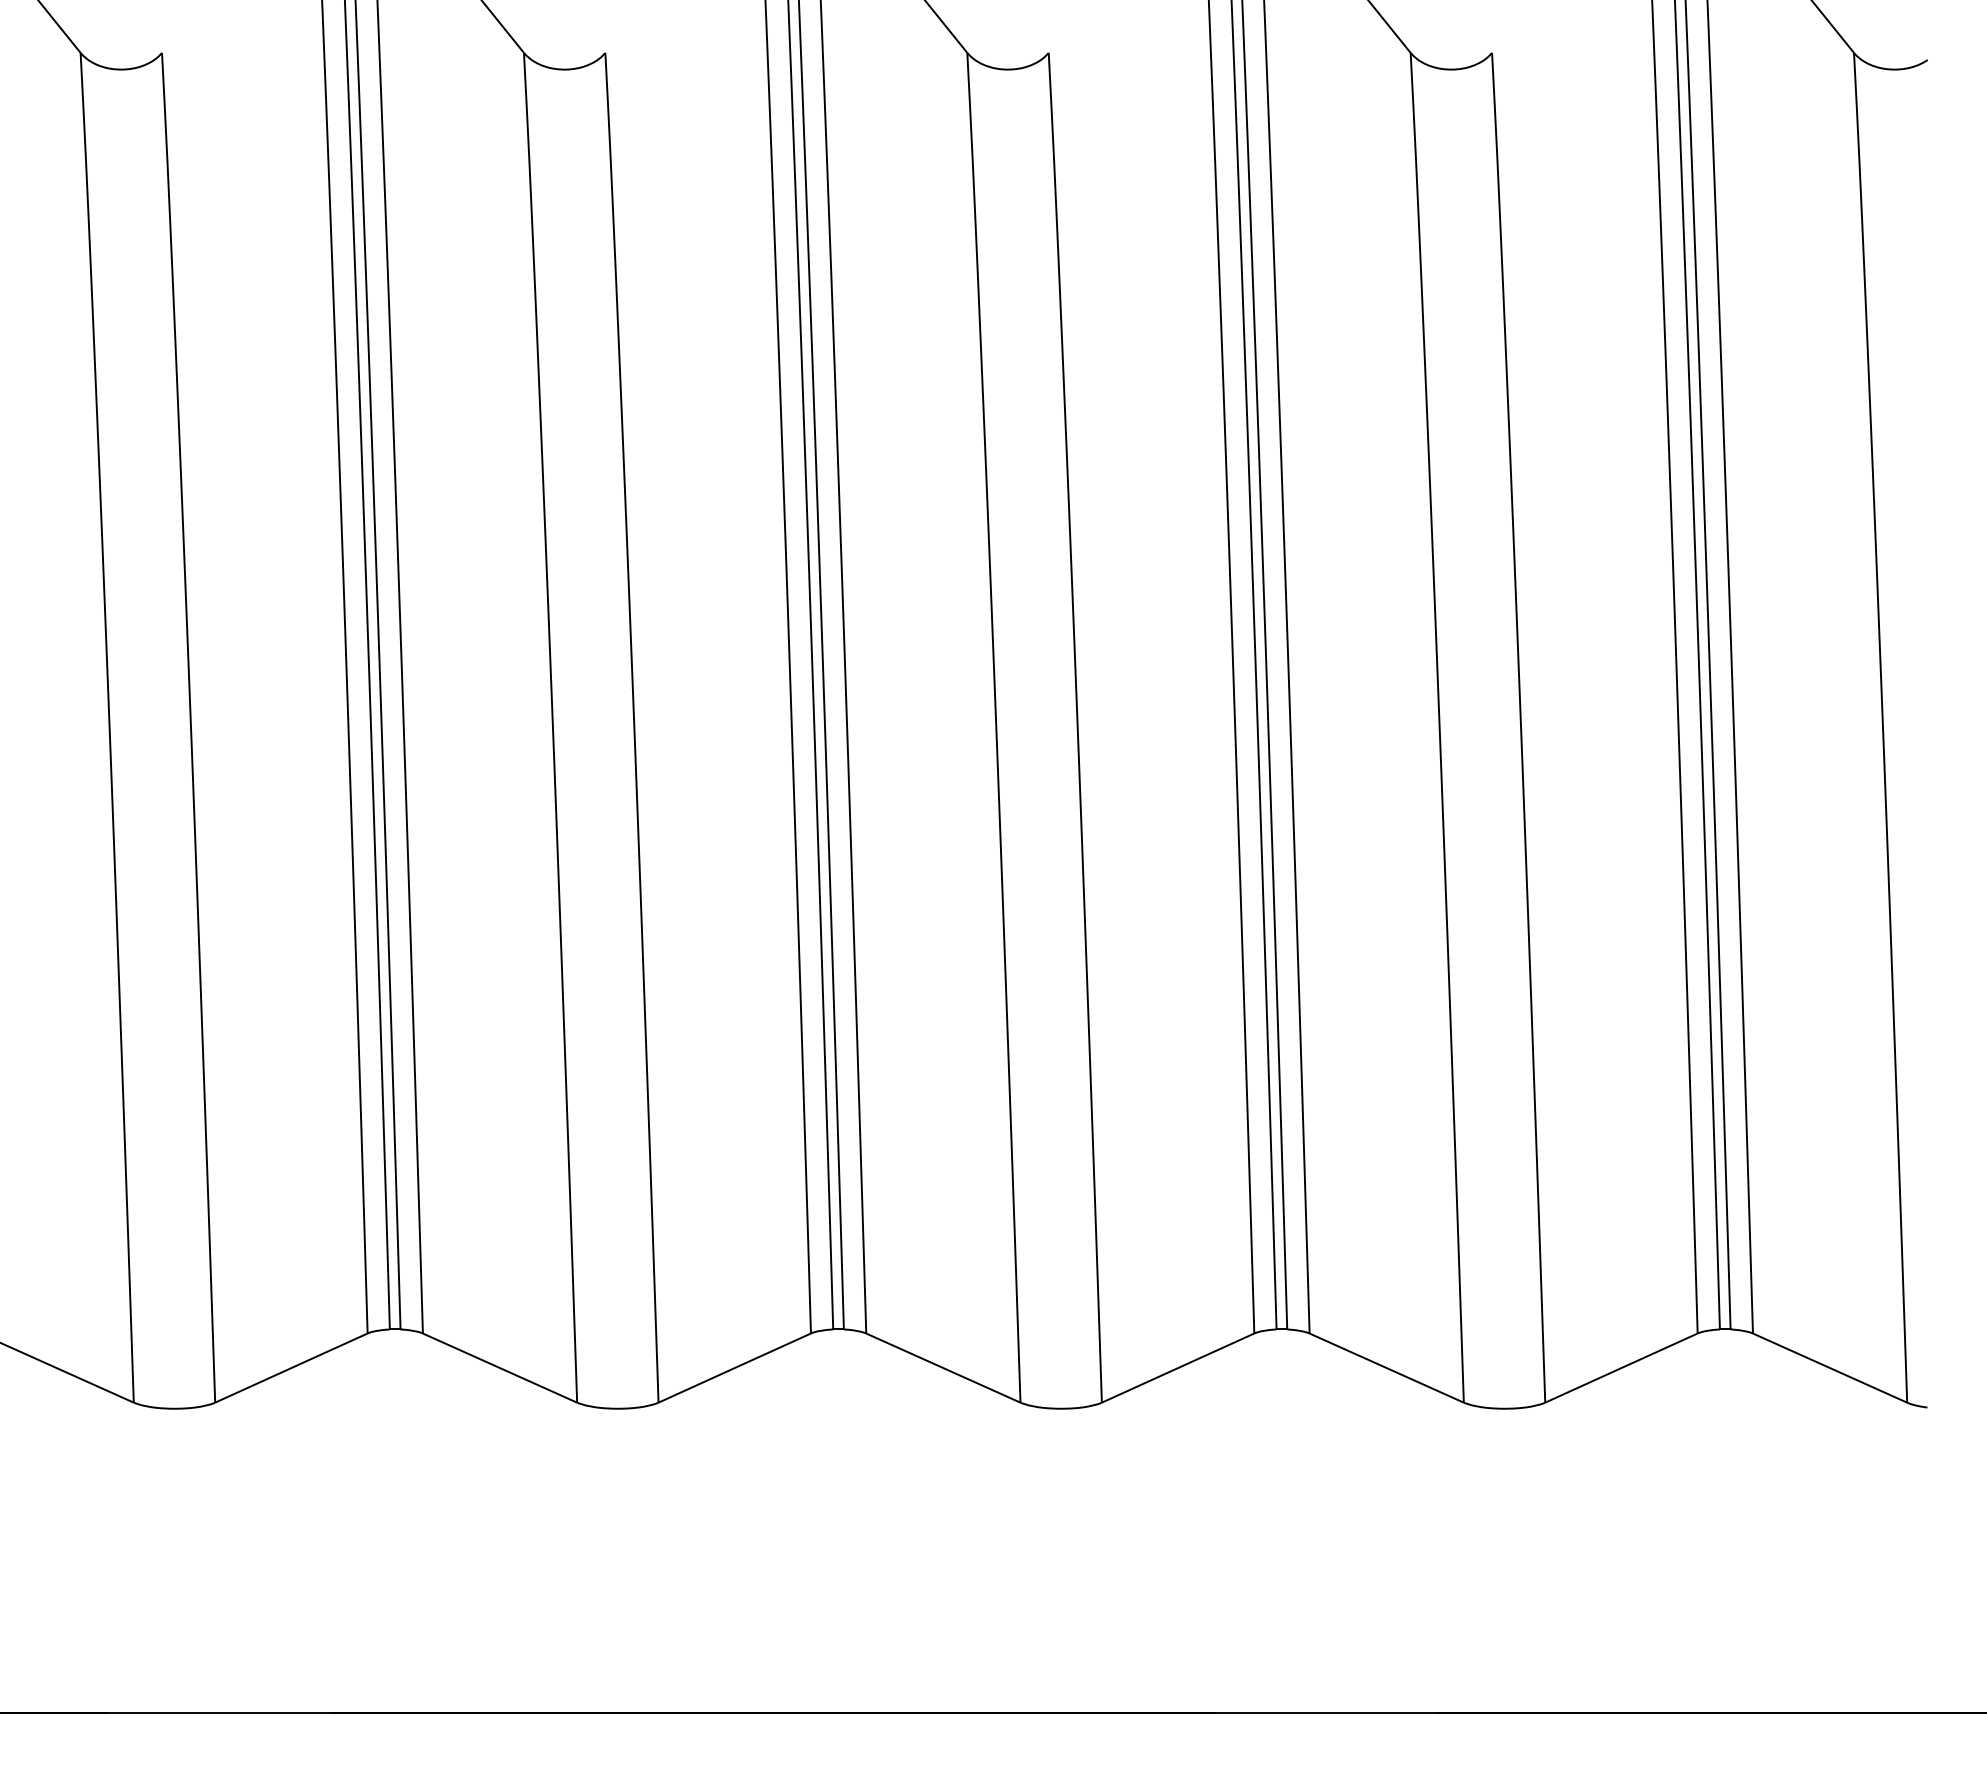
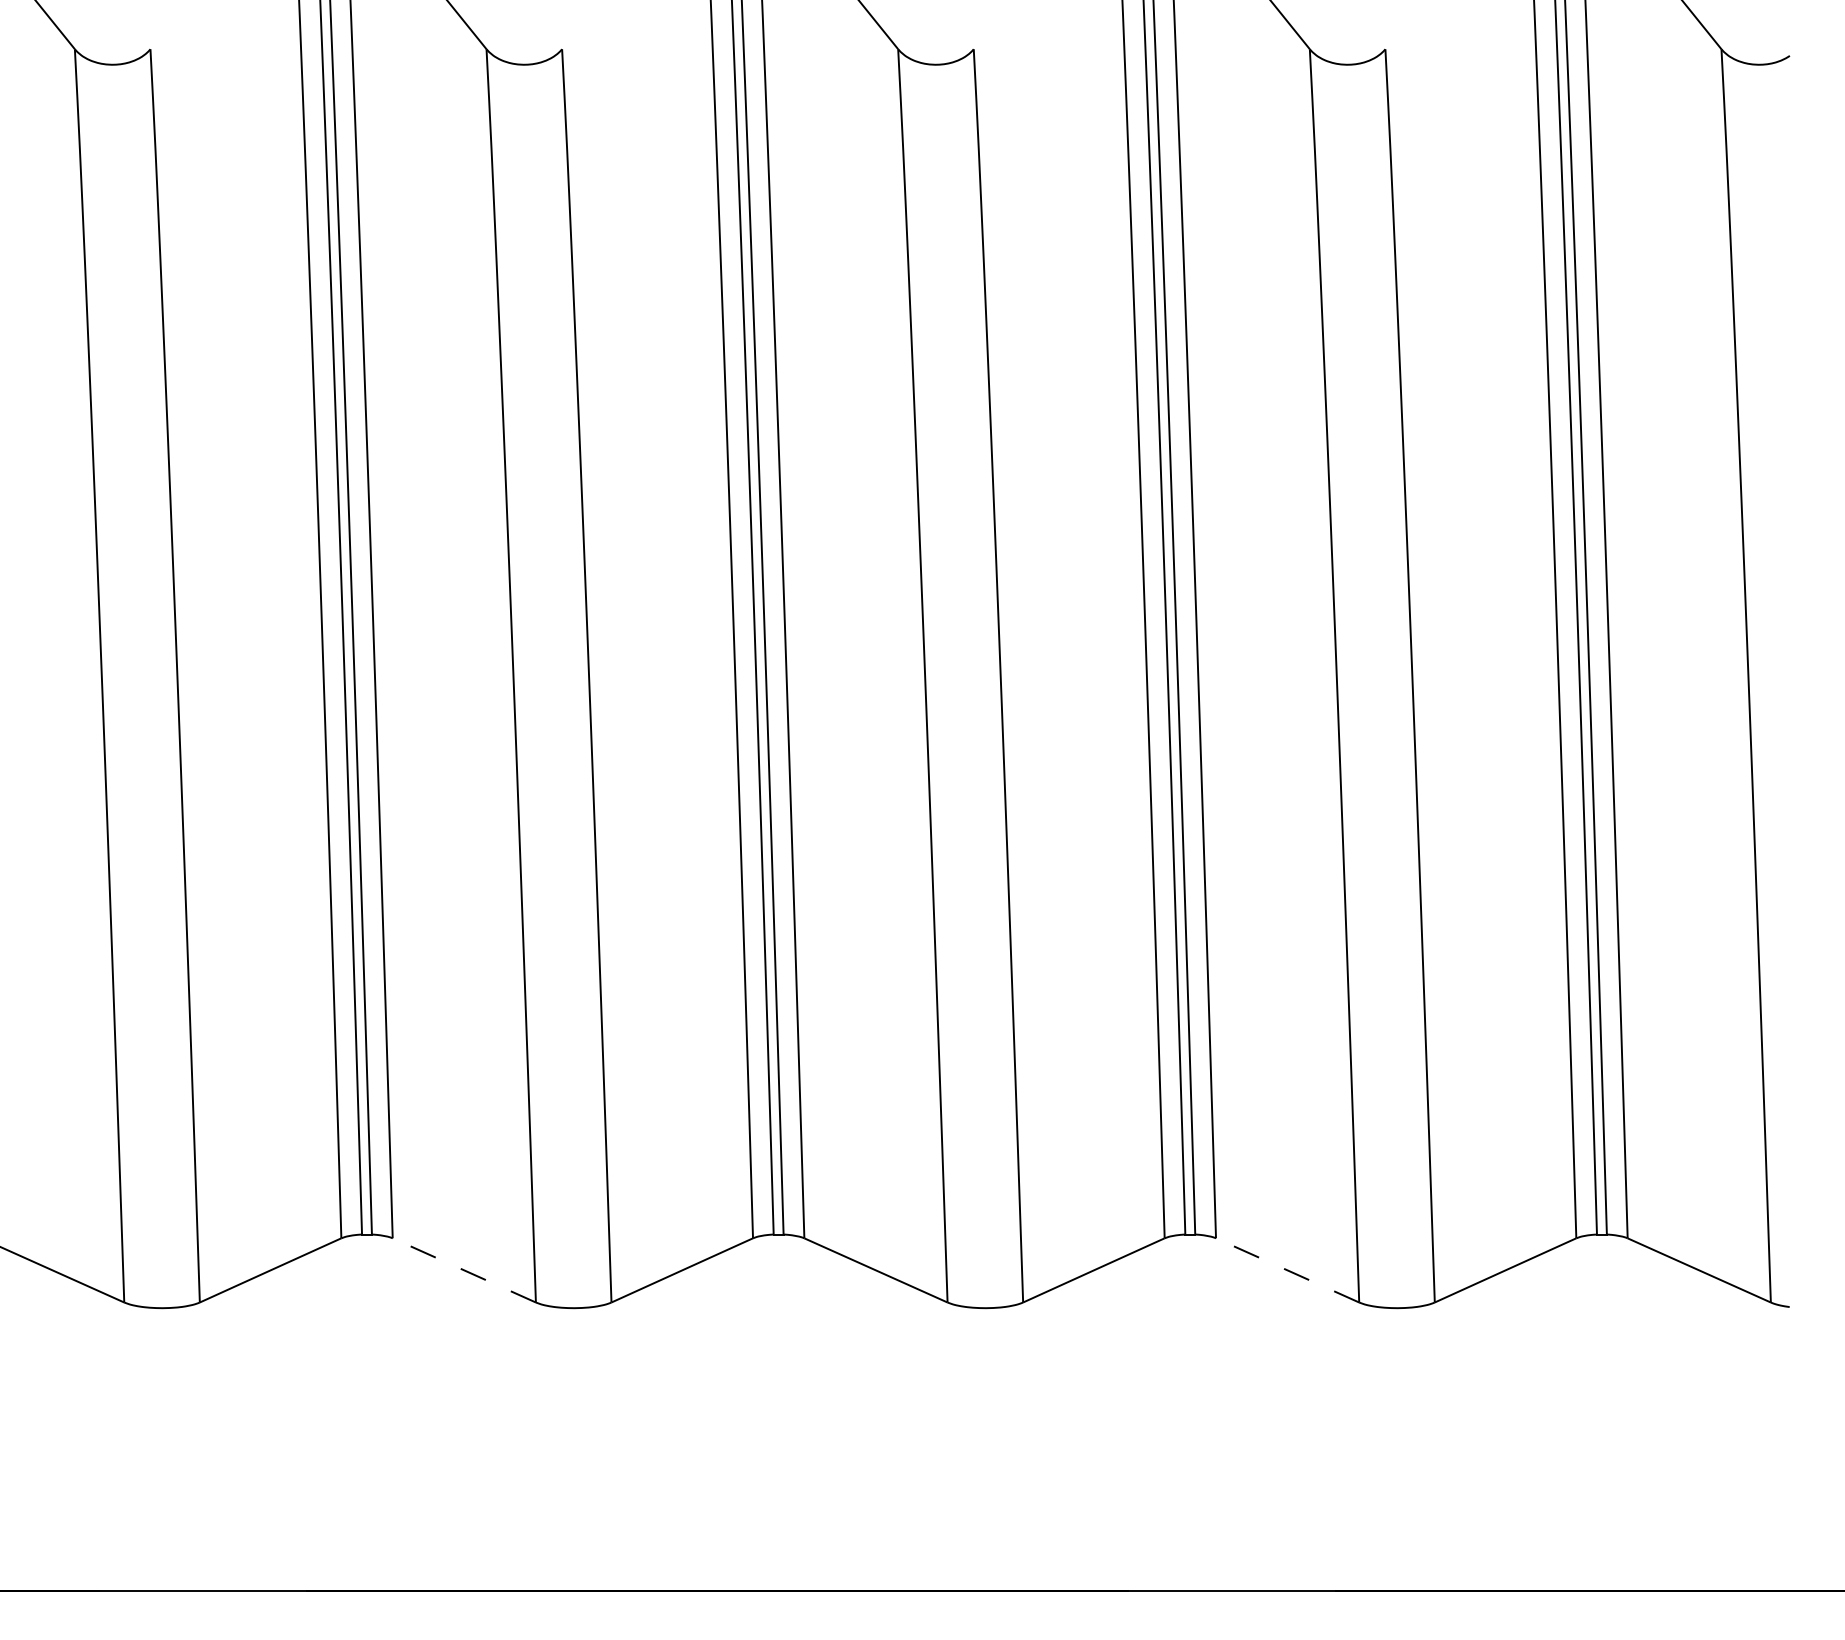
line: (500, 1368) -> (464, 1270), solid -> dashed
line: (1386, 1368) -> (1287, 1270), solid -> dashed

